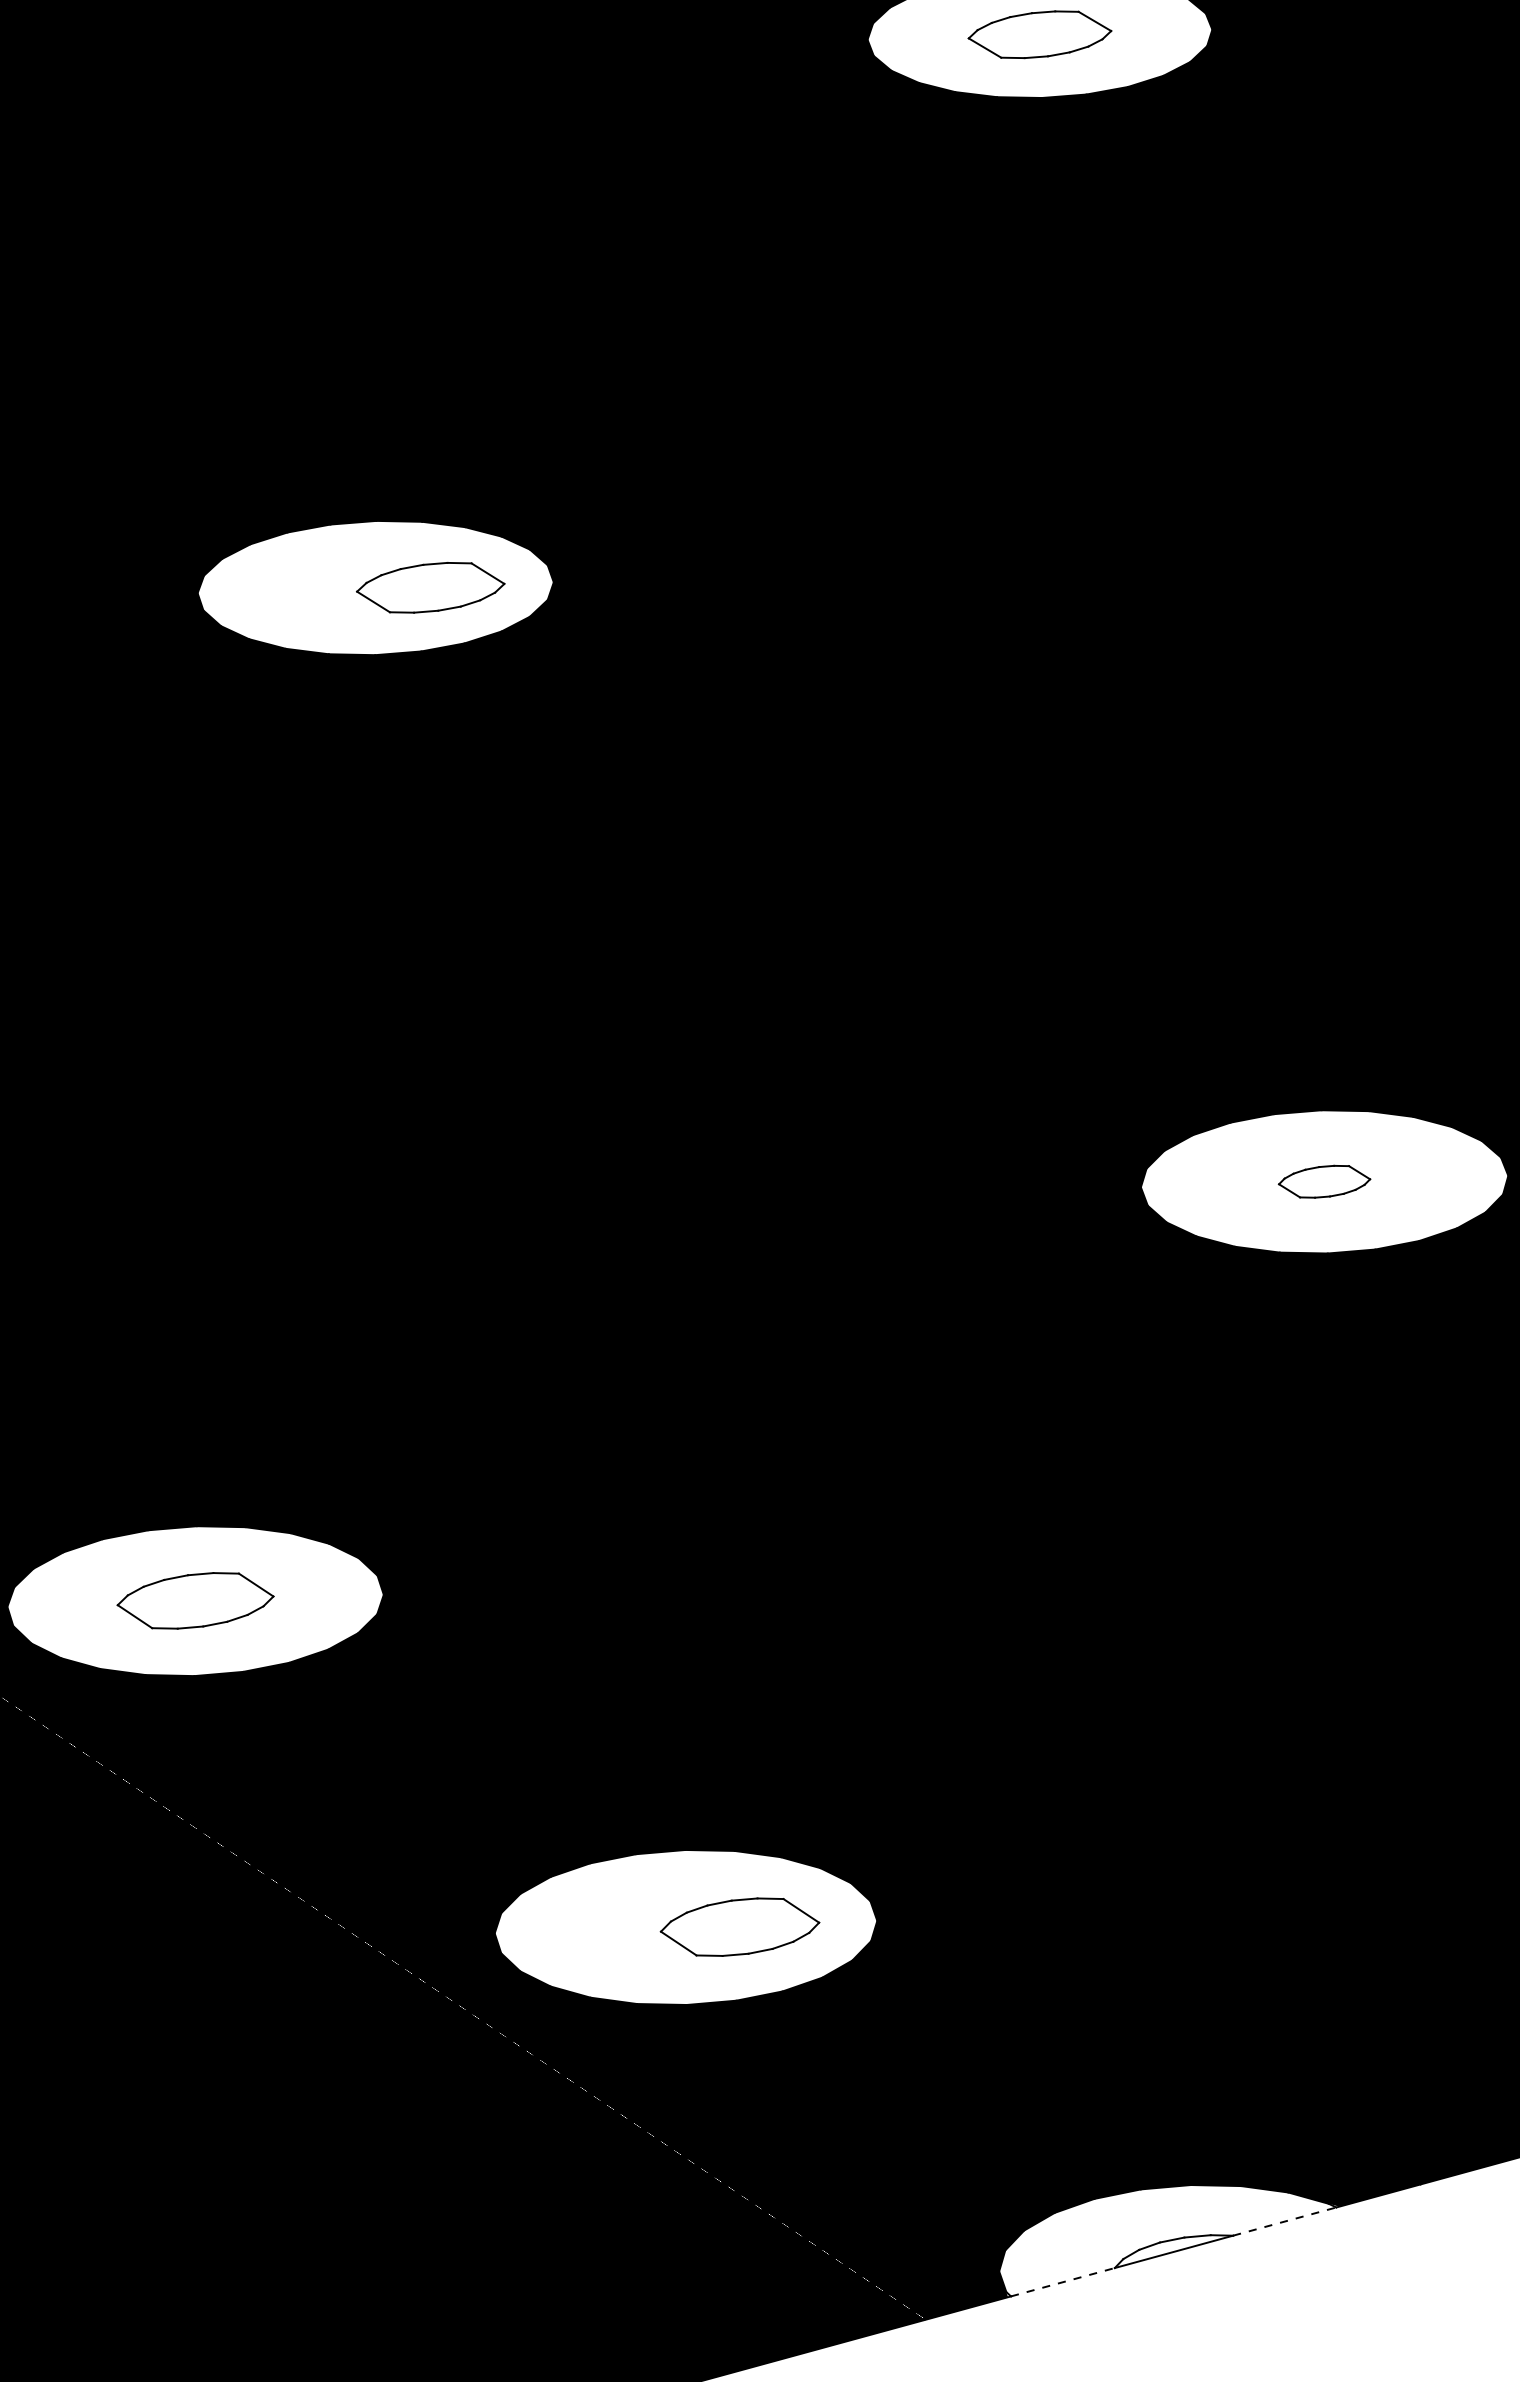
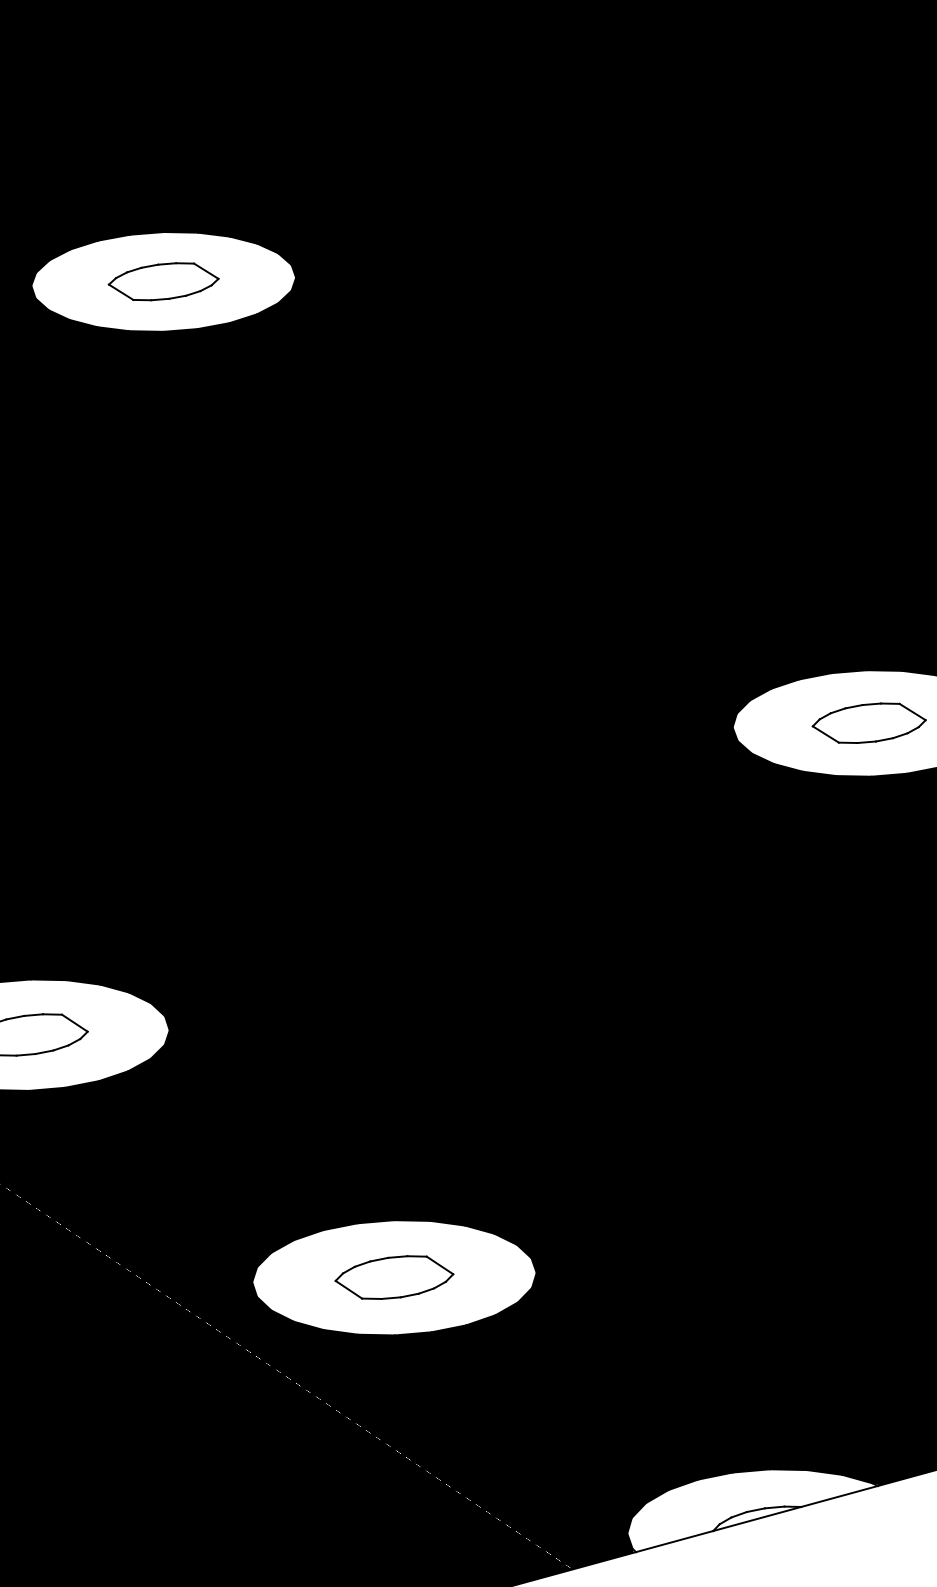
part: (430, 587) -> (163, 281), moved
part: (1324, 1181) -> (869, 723), size x1.67
part: (739, 1926) -> (394, 1277), moved
line: (1285, 2221) -> (840, 1496), dashed -> solid
line: (1062, 2282) -> (674, 1541), dashed -> solid

